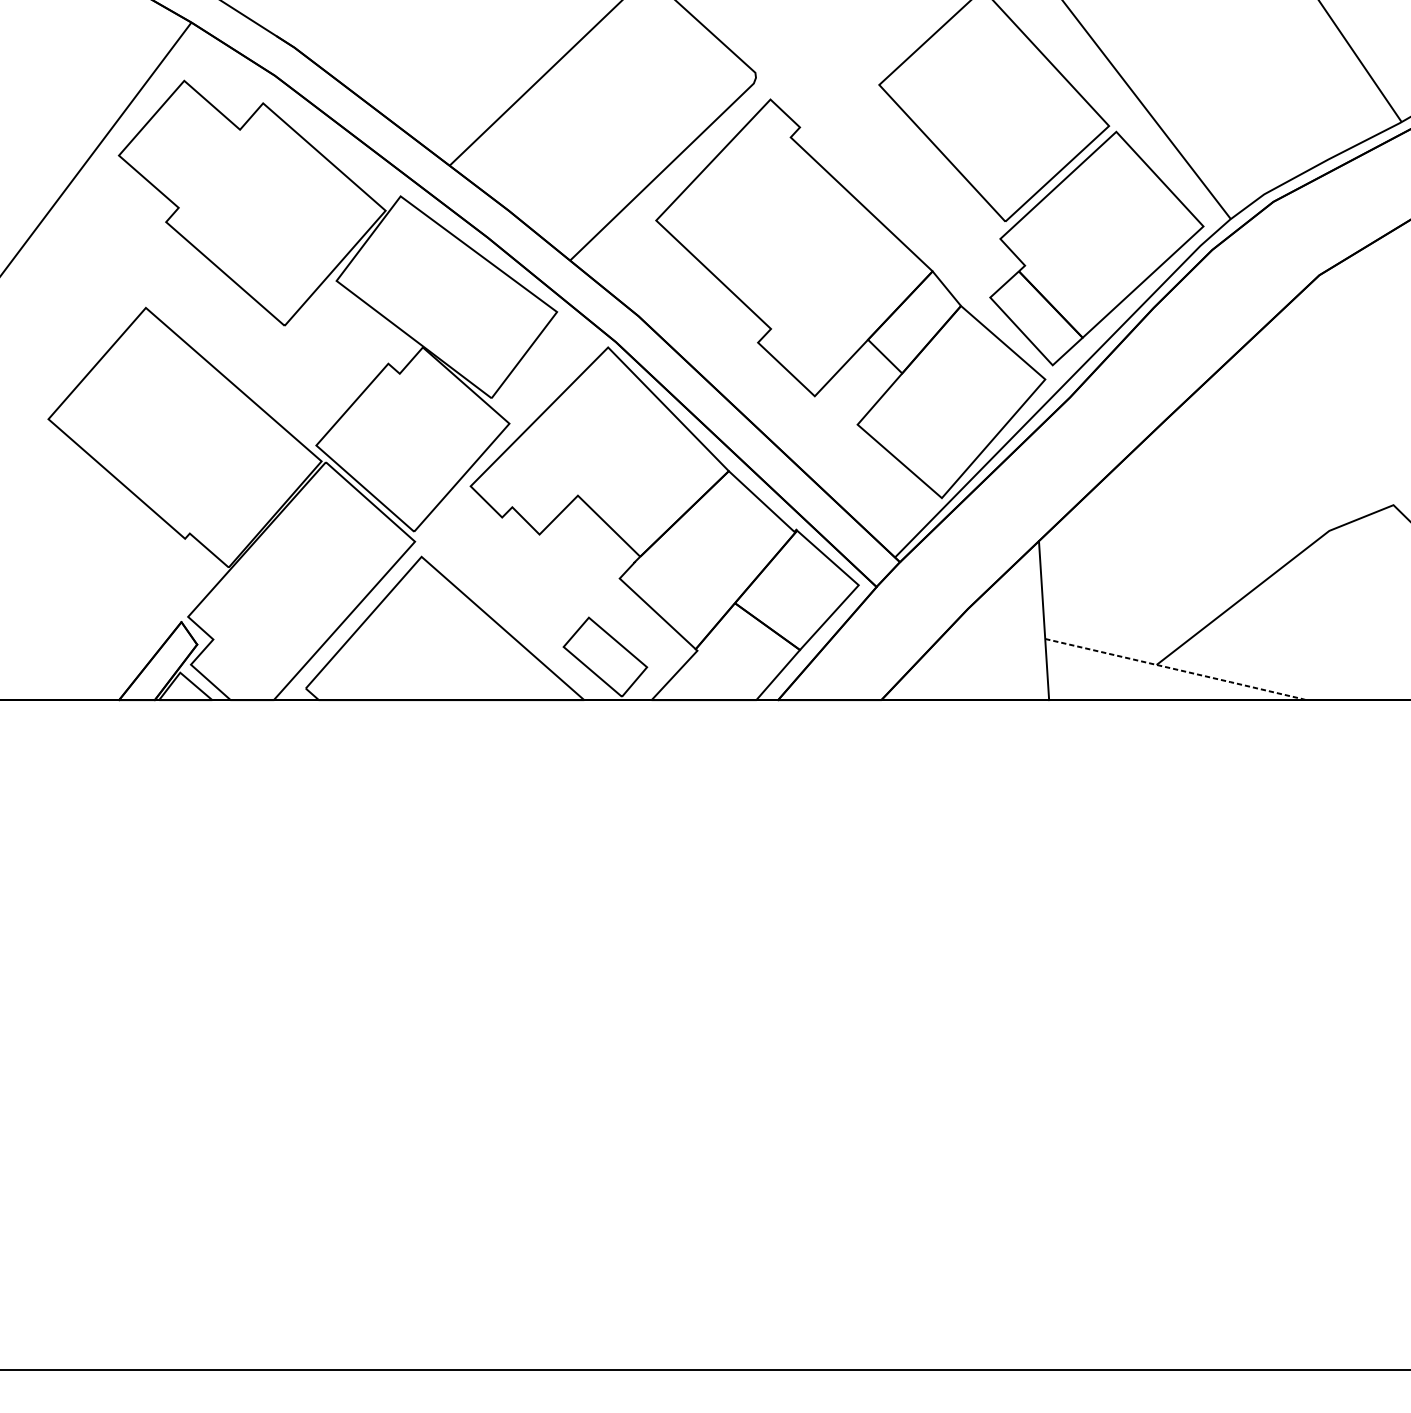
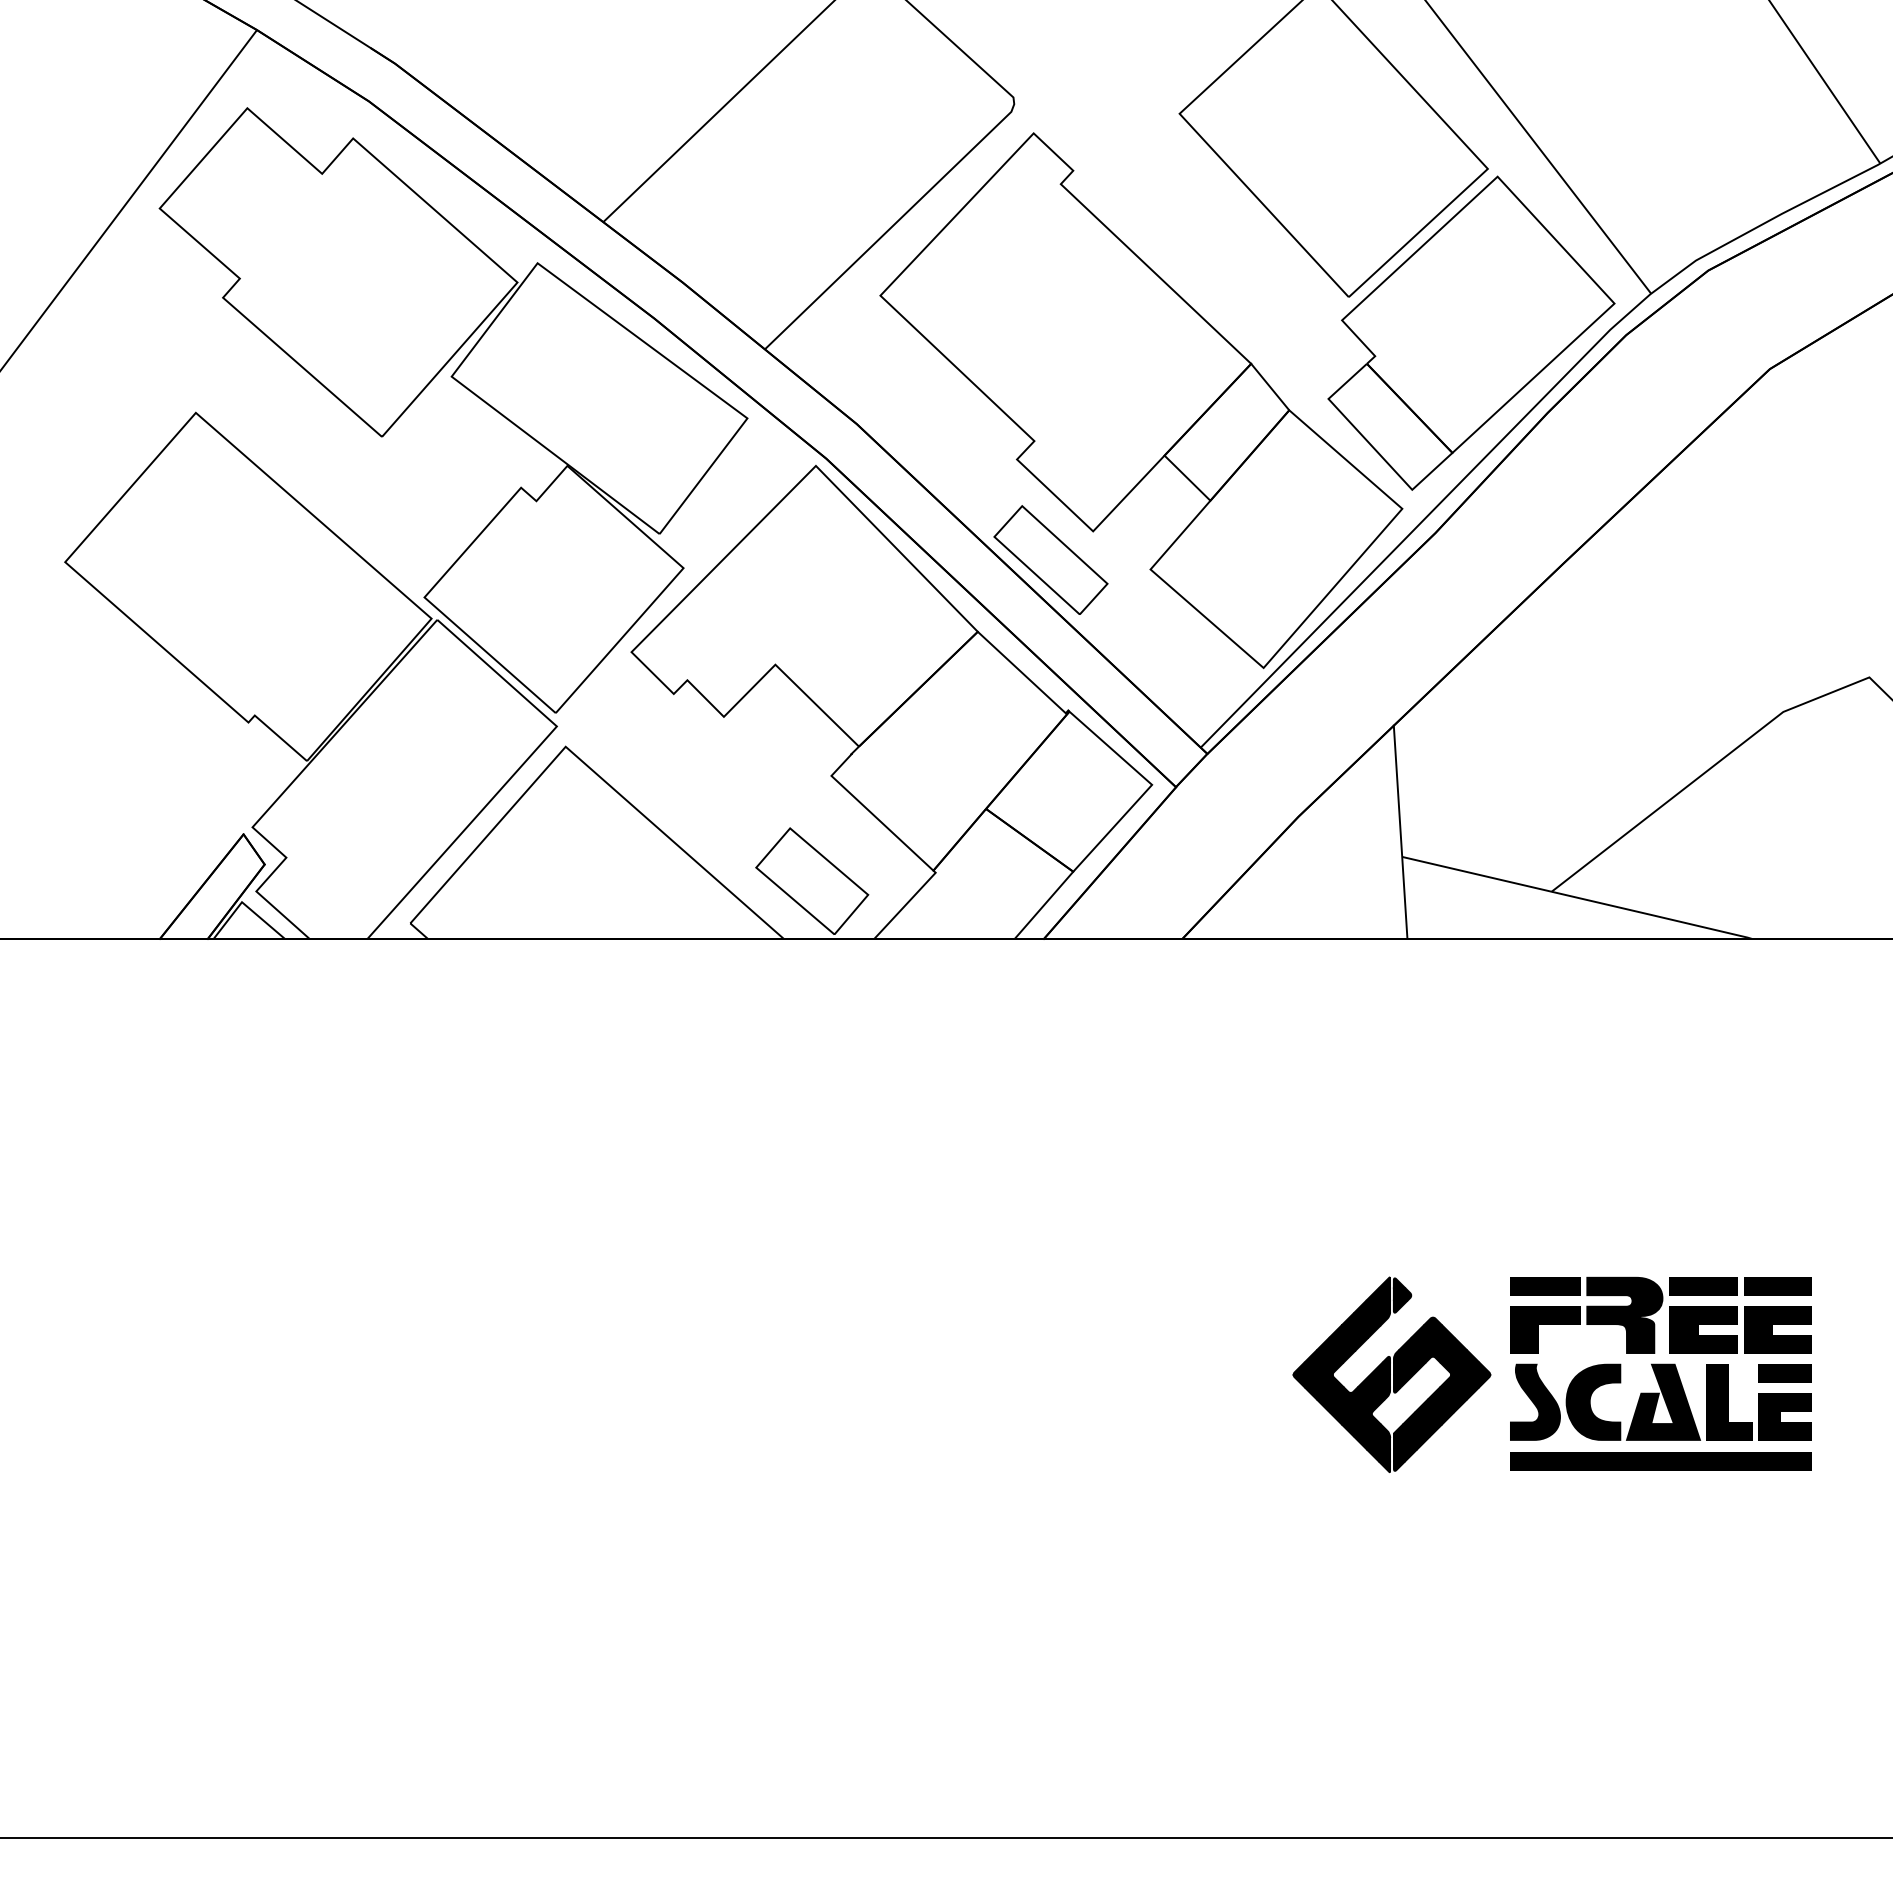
part: (783, 417) -> (1050, 559), added
line: (1177, 669) -> (1579, 898), dashed -> solid
part: (1149, 1030) -> (1542, 1381), added

